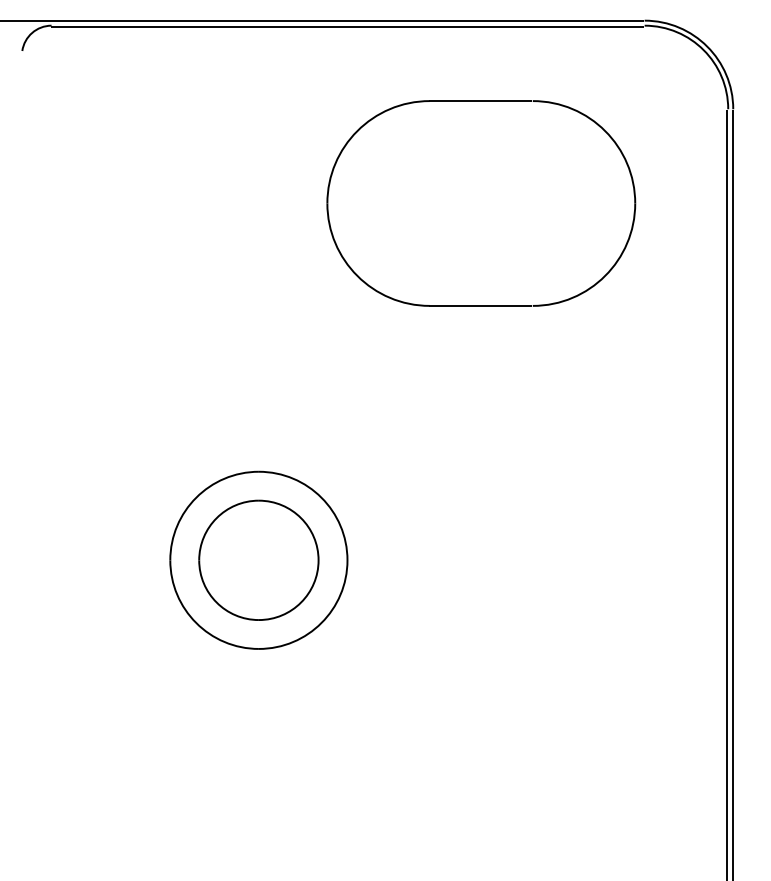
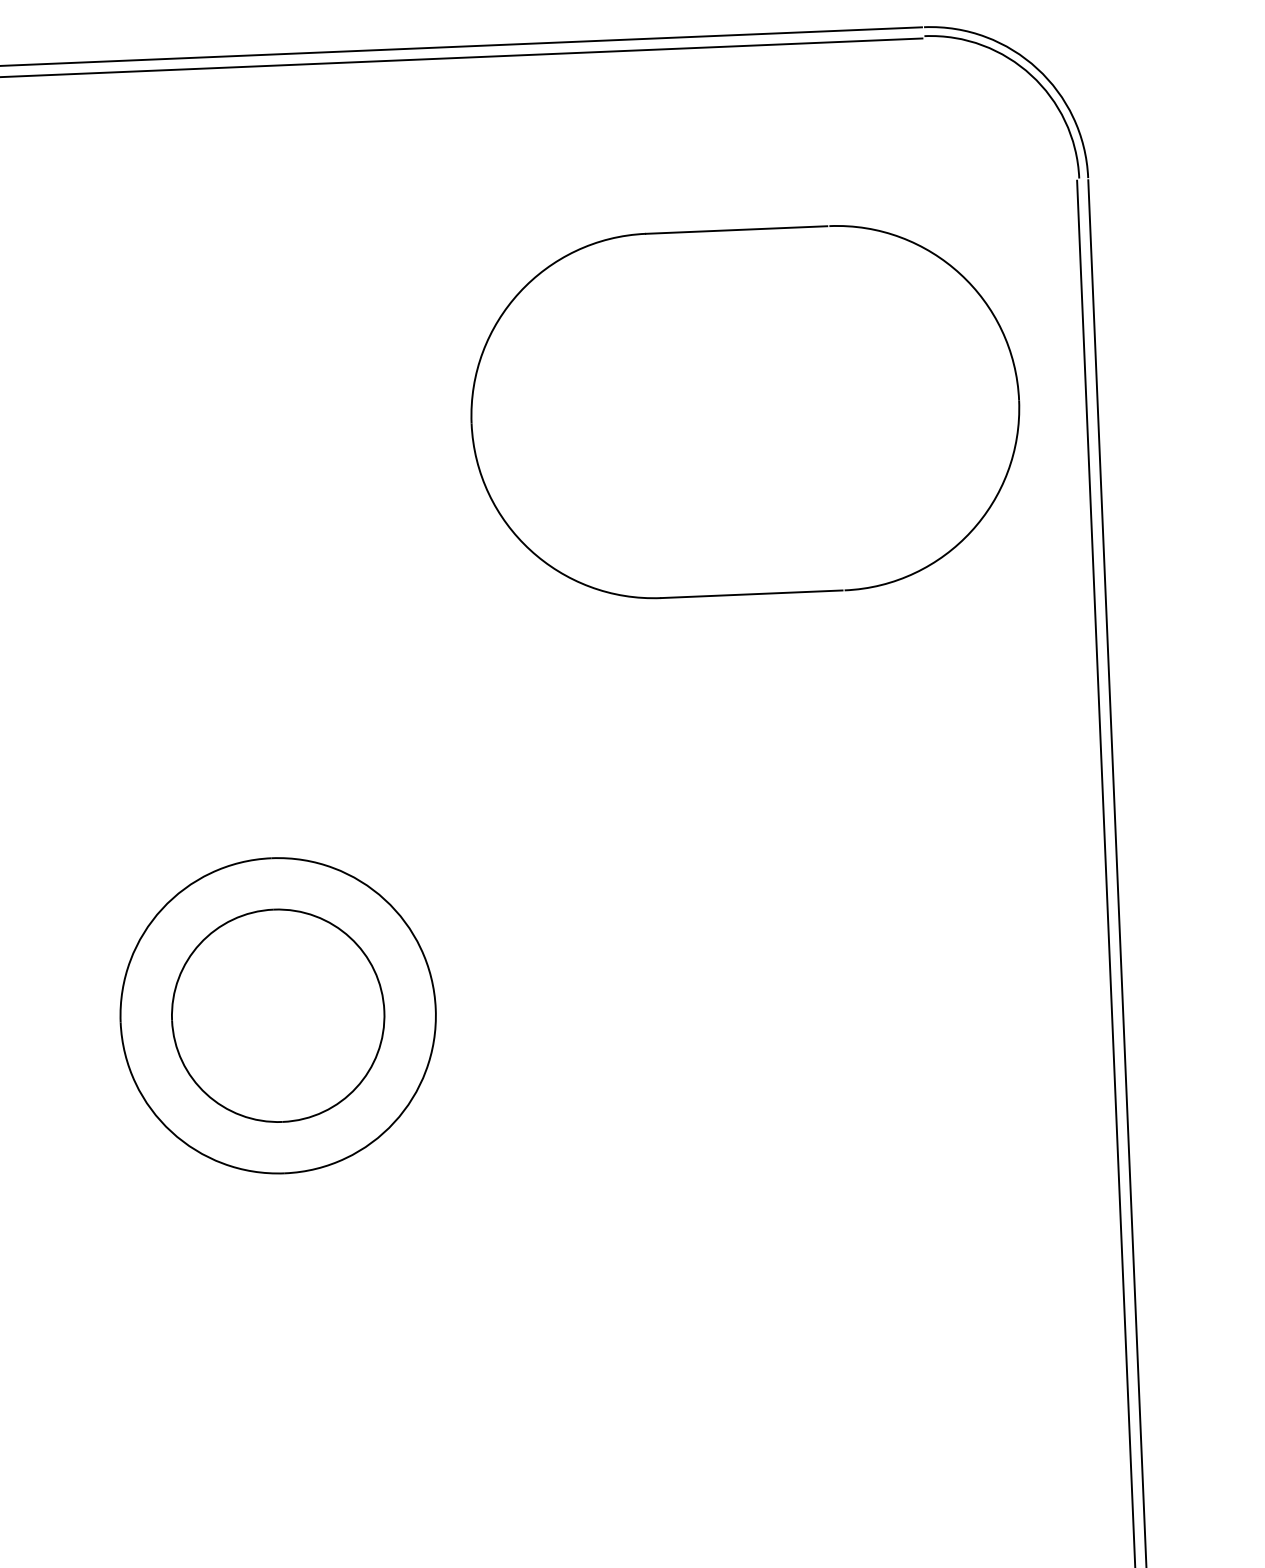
part: (481, 203) -> (745, 412), moved

